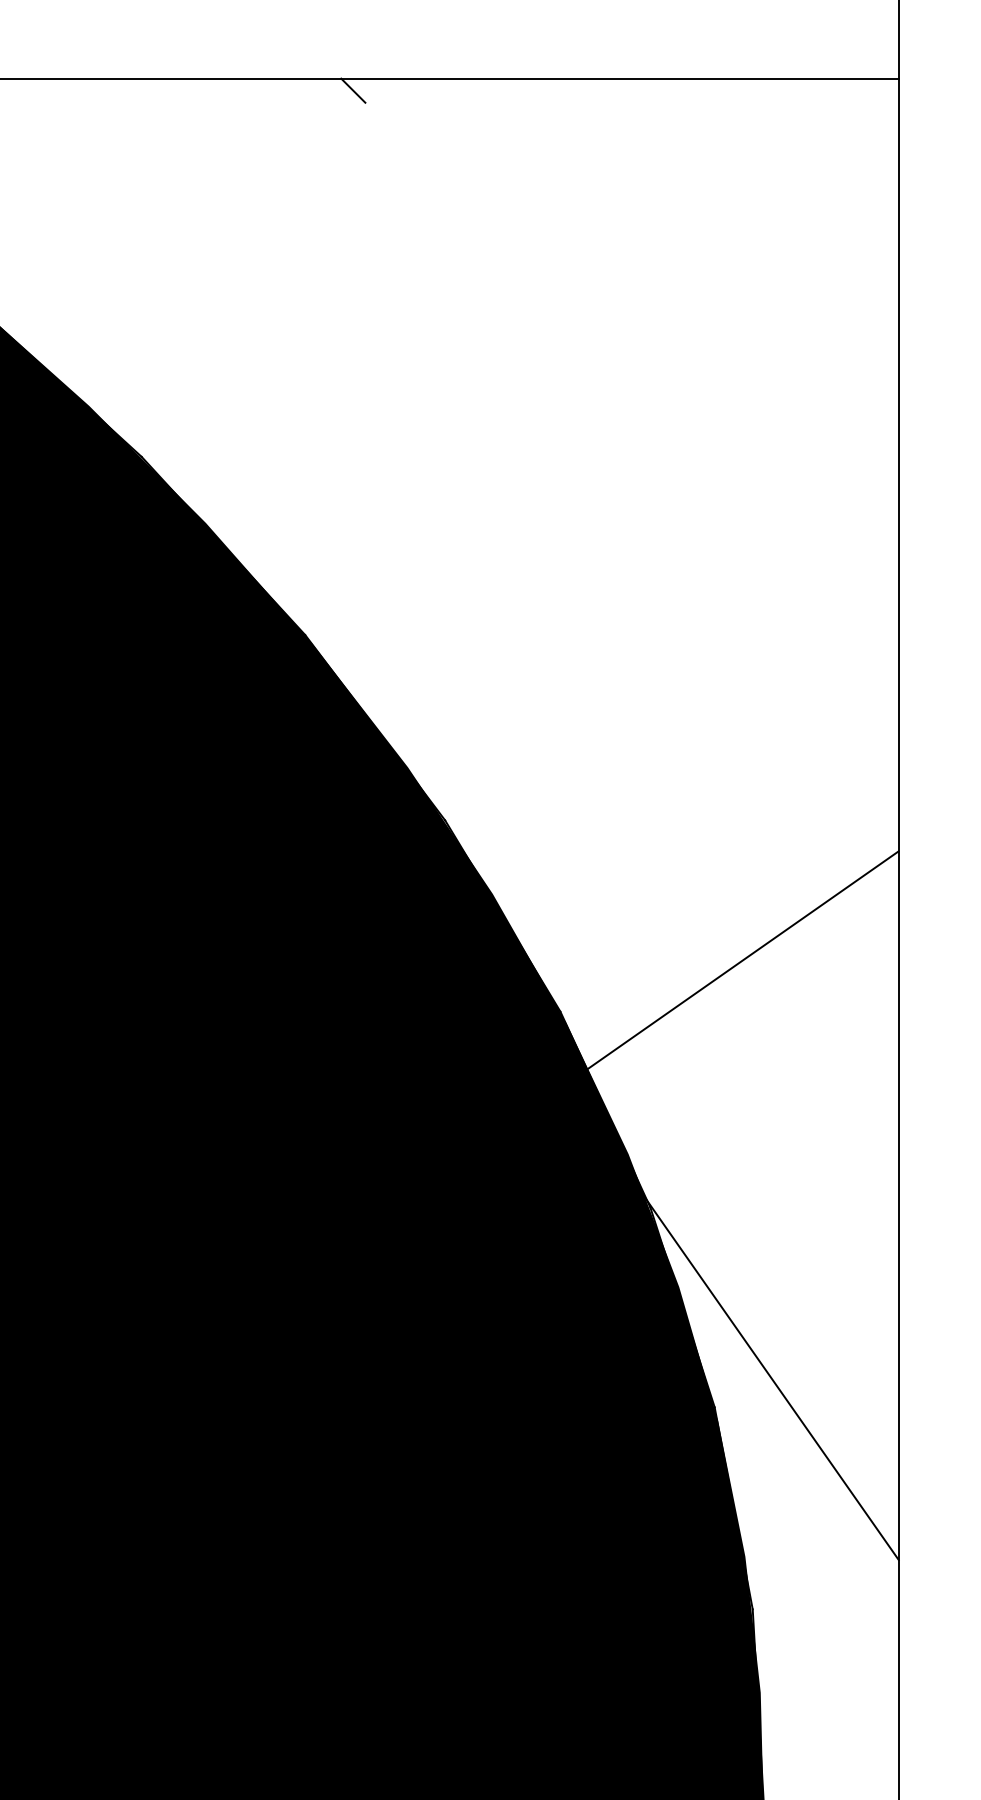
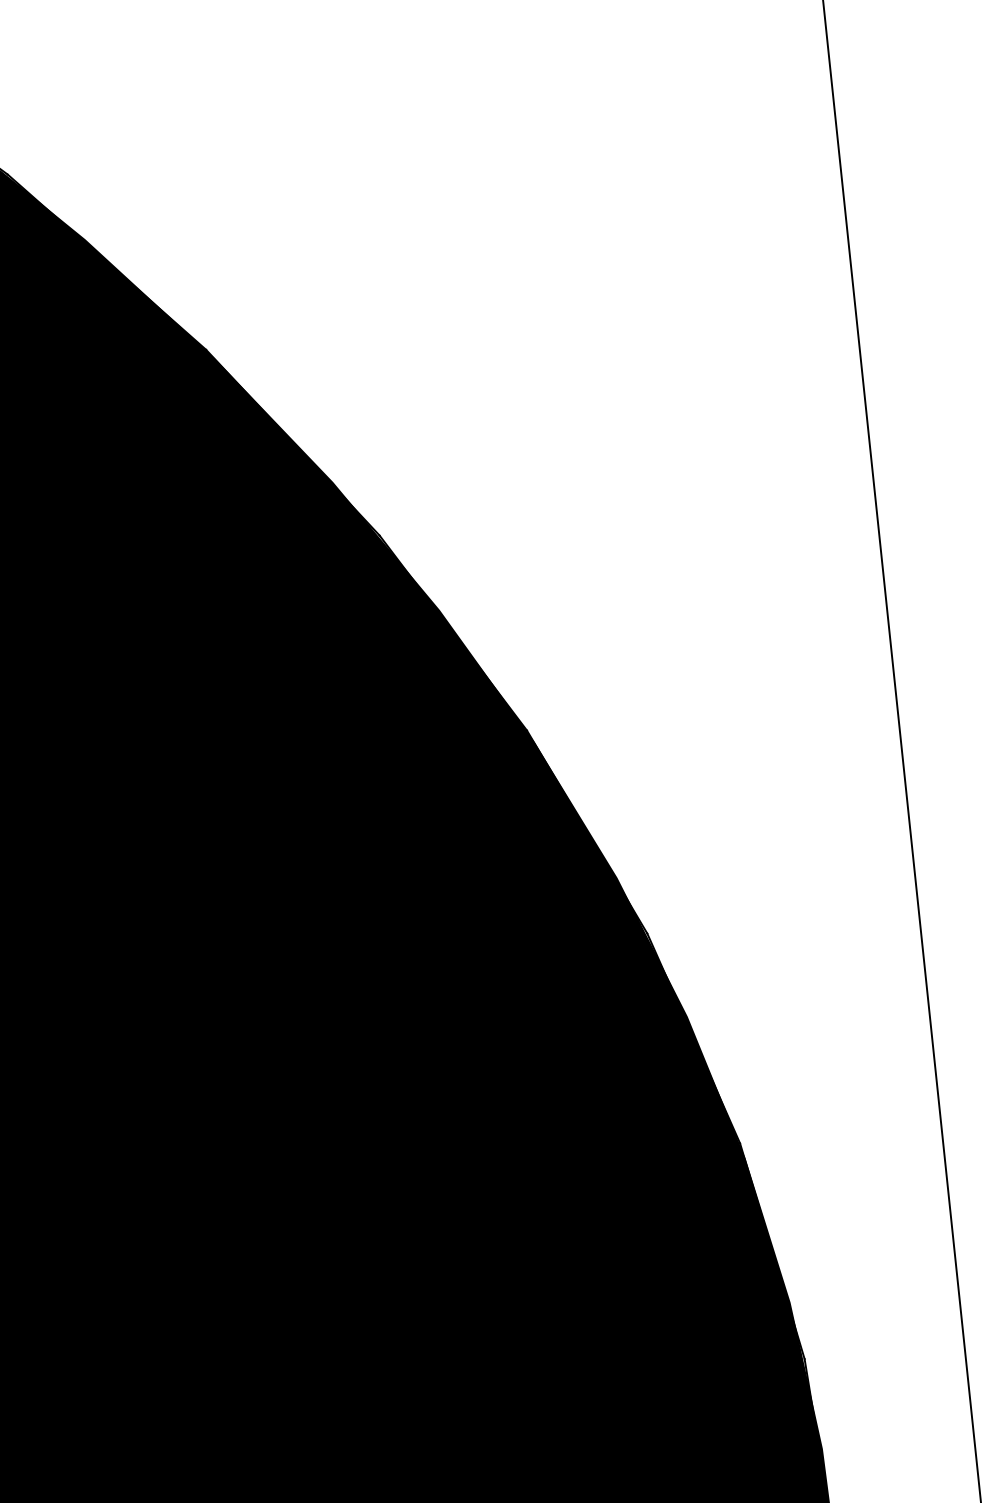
hatch: (732, 1205) -> (736, 921), removed

